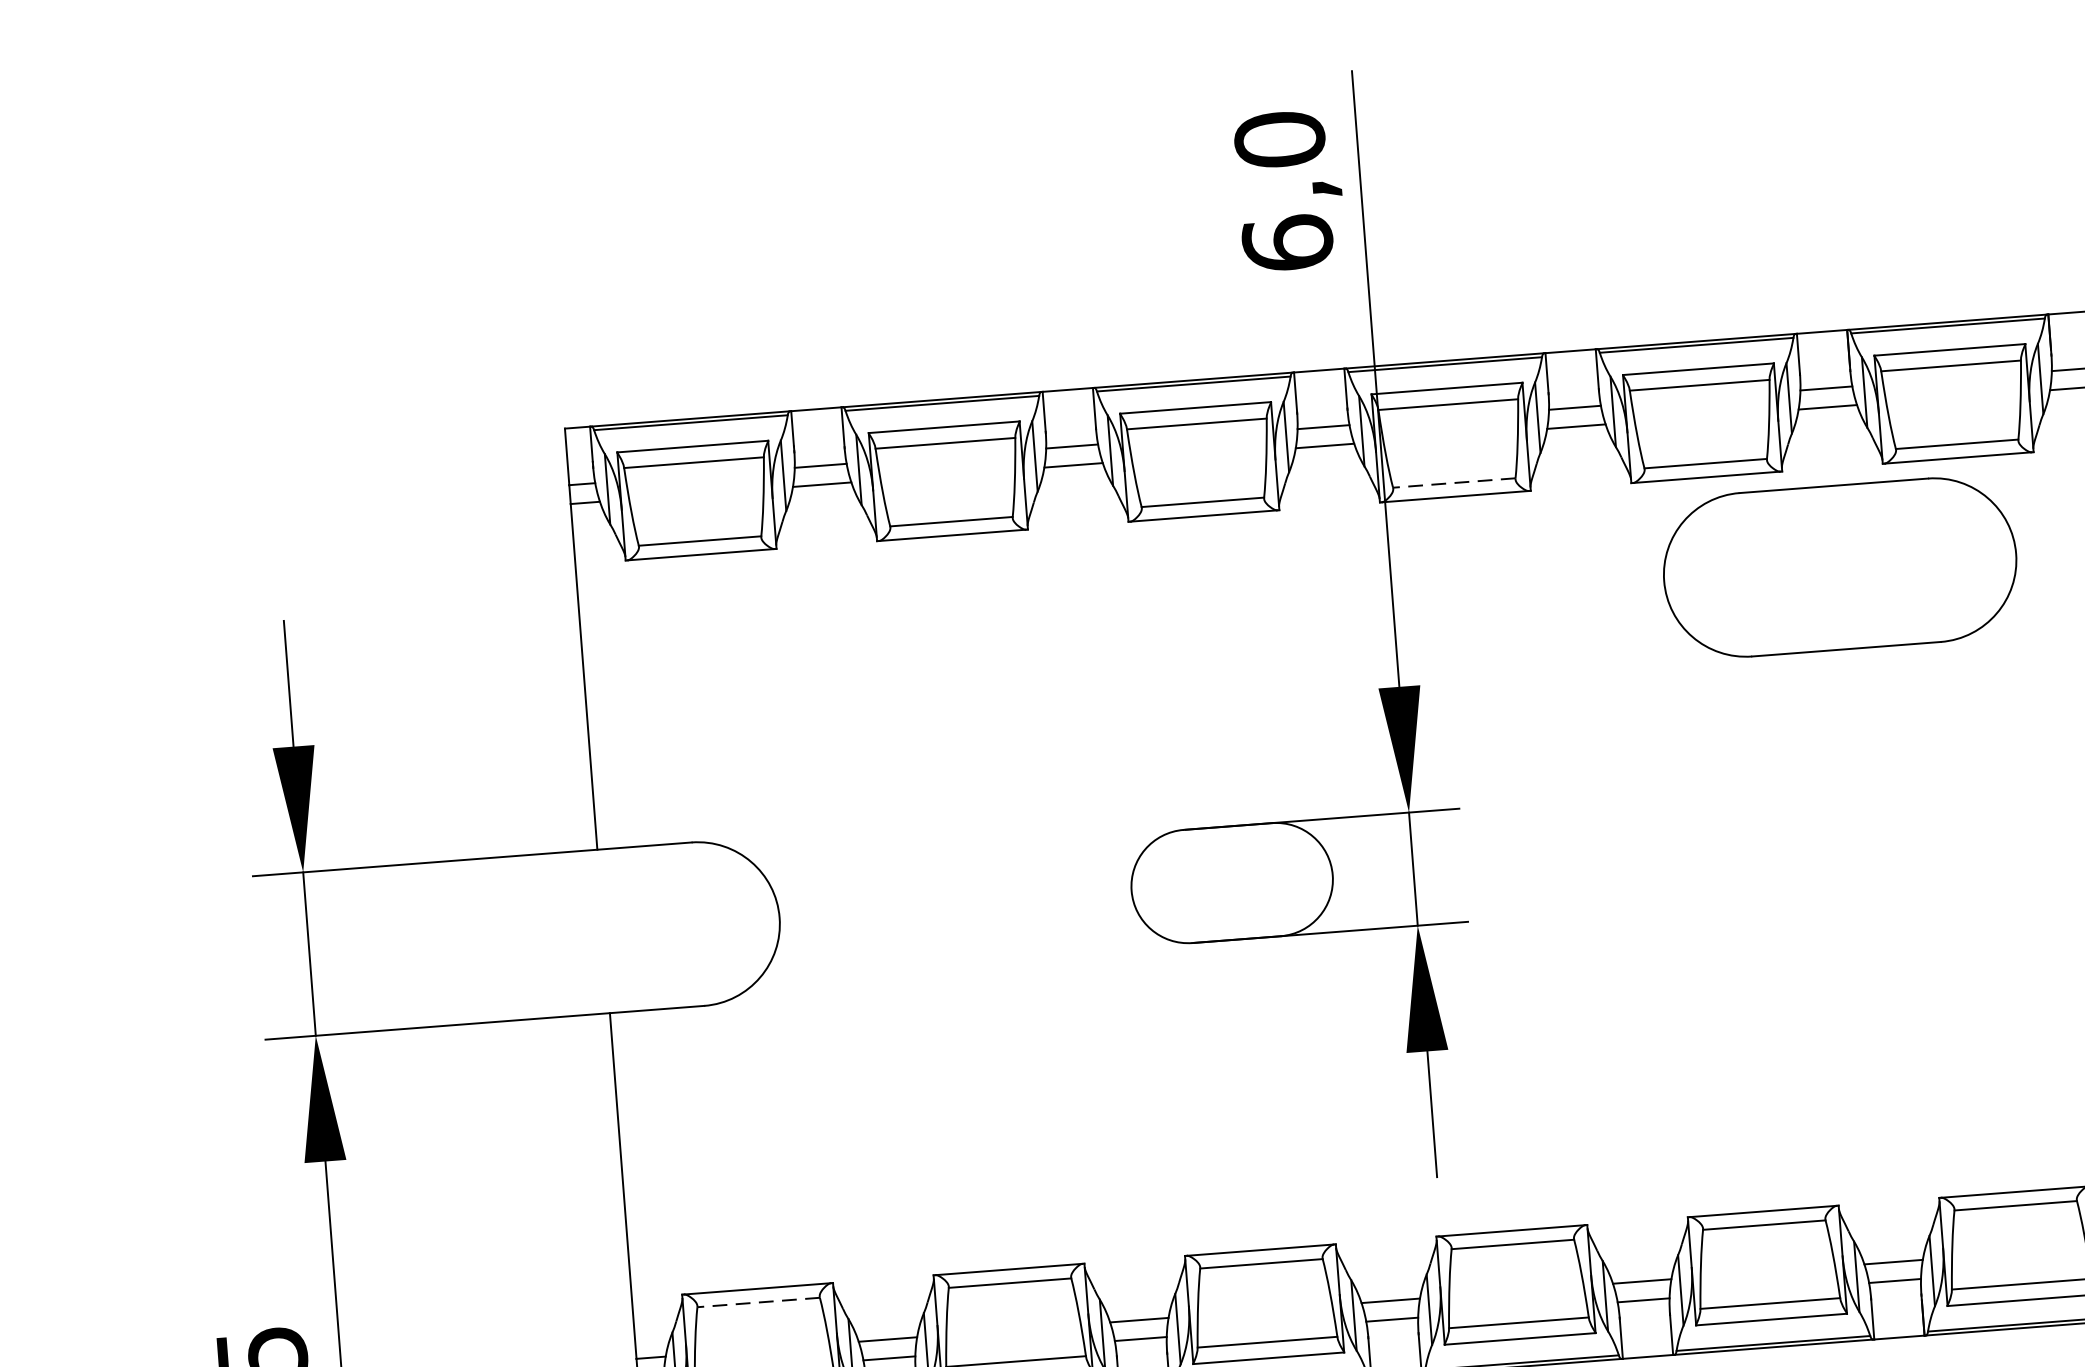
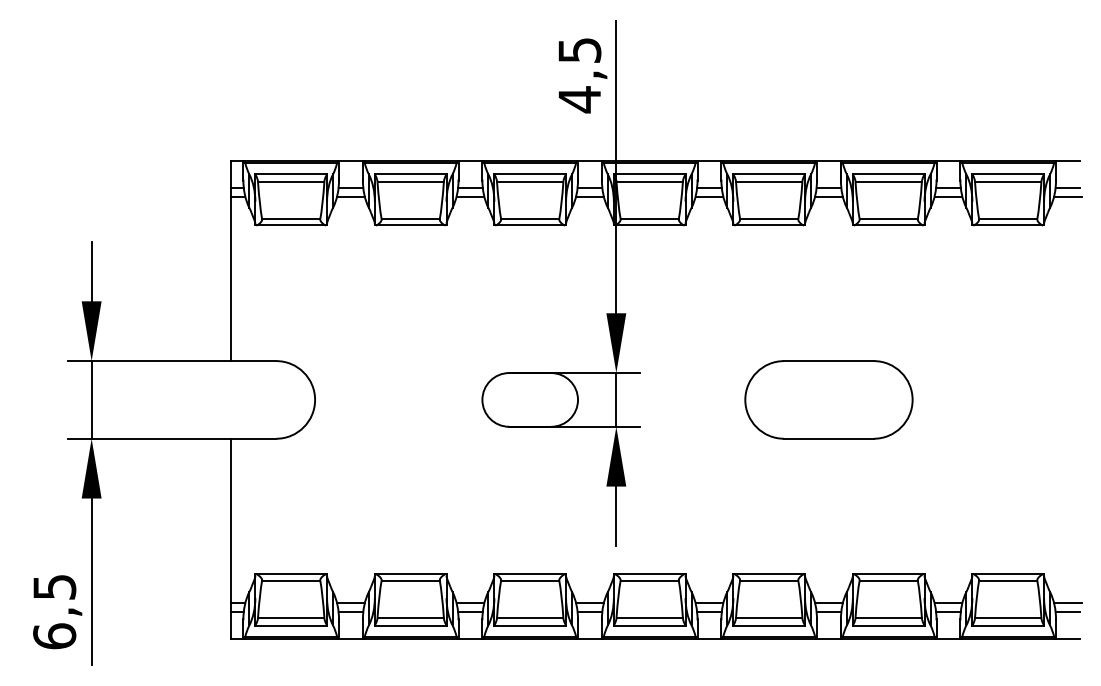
text: (1283, 192) -> (579, 75), 6,0 -> 4,5
line: (1453, 482) -> (649, 218), dashed -> solid
part: (1839, 566) -> (828, 399), moved
line: (757, 1301) -> (290, 580), dashed -> solid

